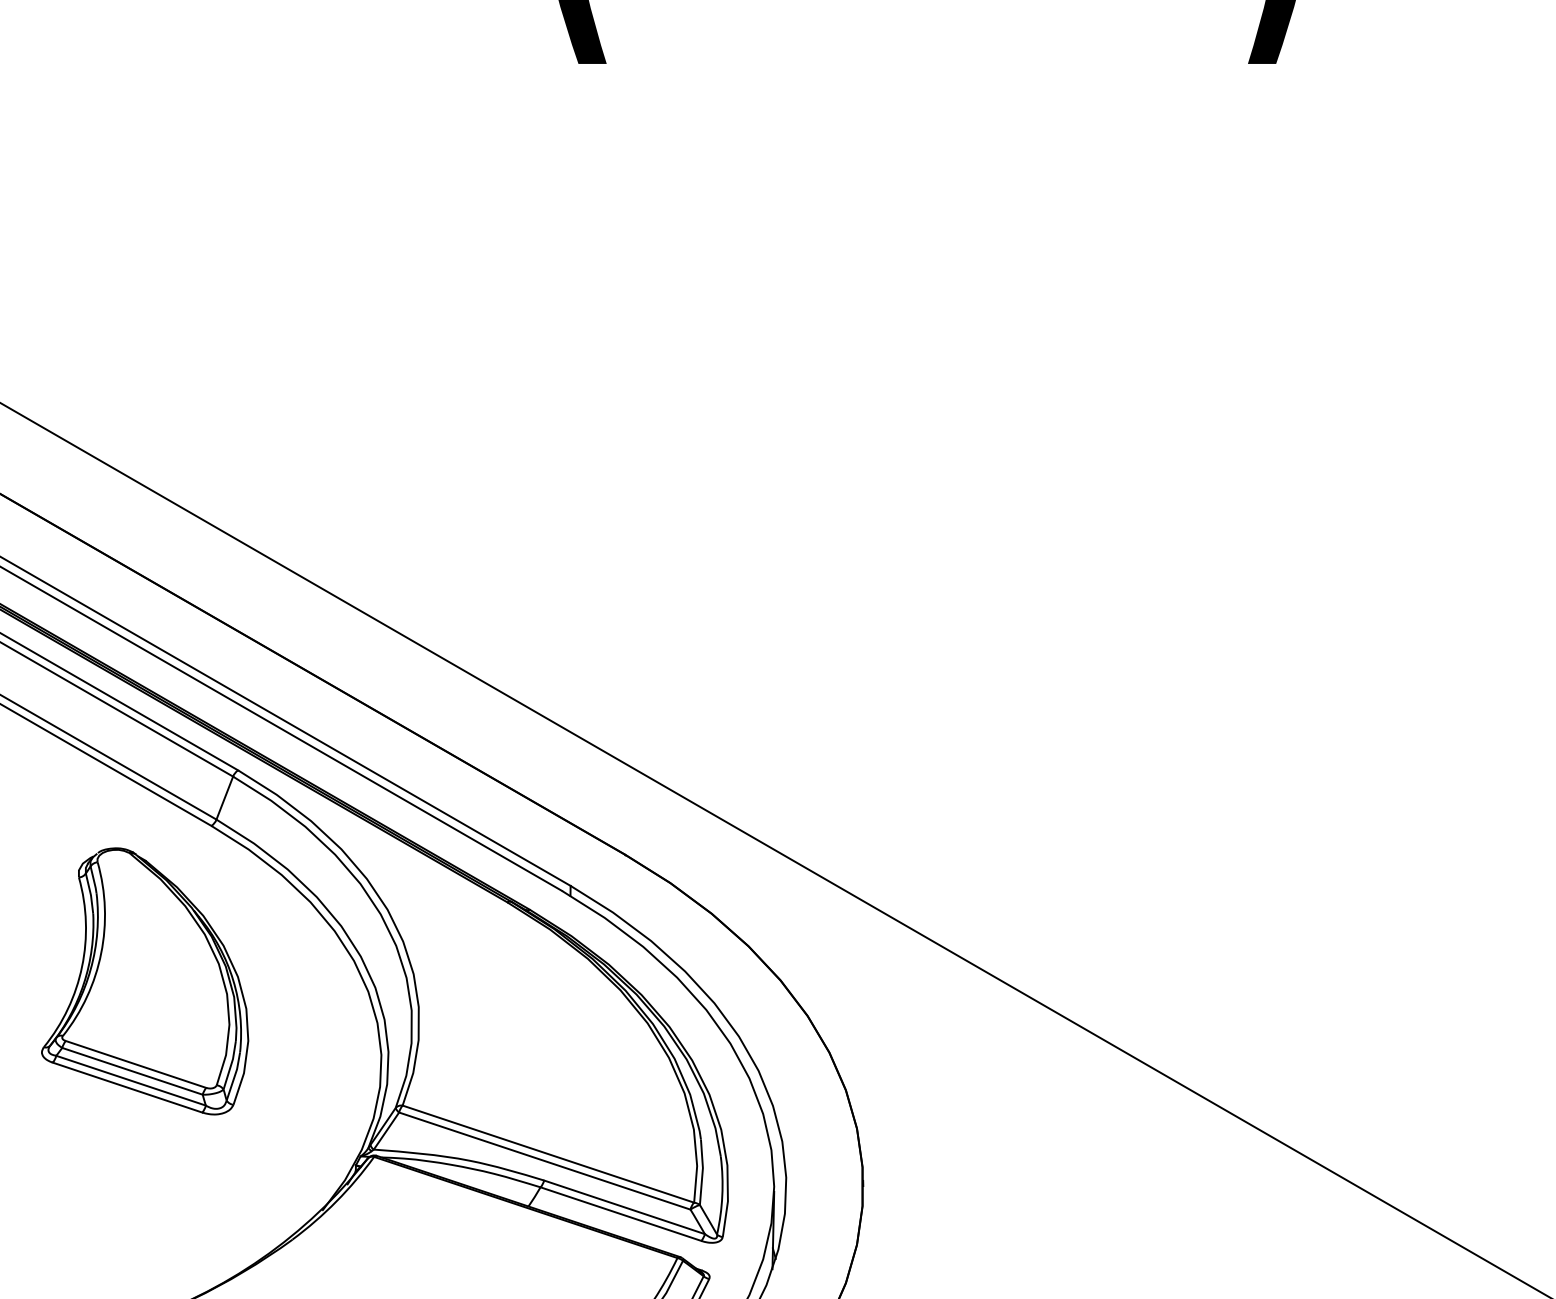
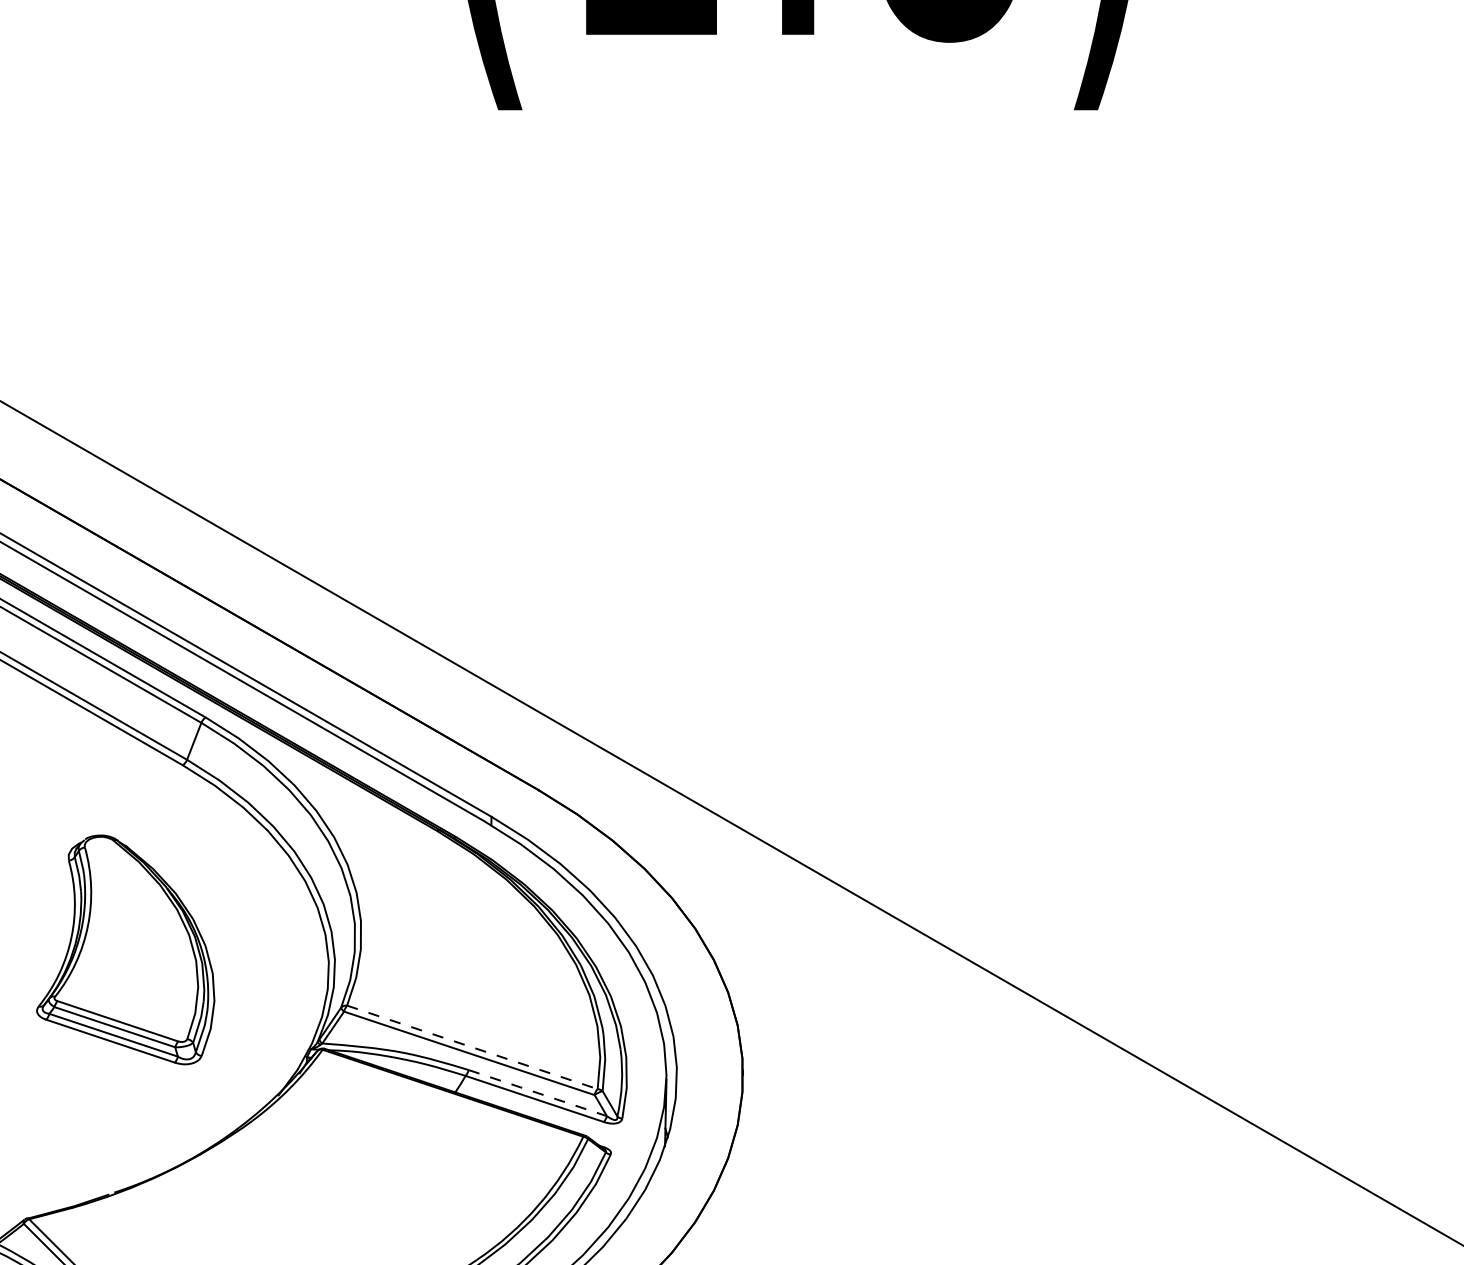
part: (144, 980) -> (125, 949), moved
line: (548, 1154) -> (472, 1047), solid -> dashed
line: (624, 1207) -> (537, 1093), solid -> dashed

